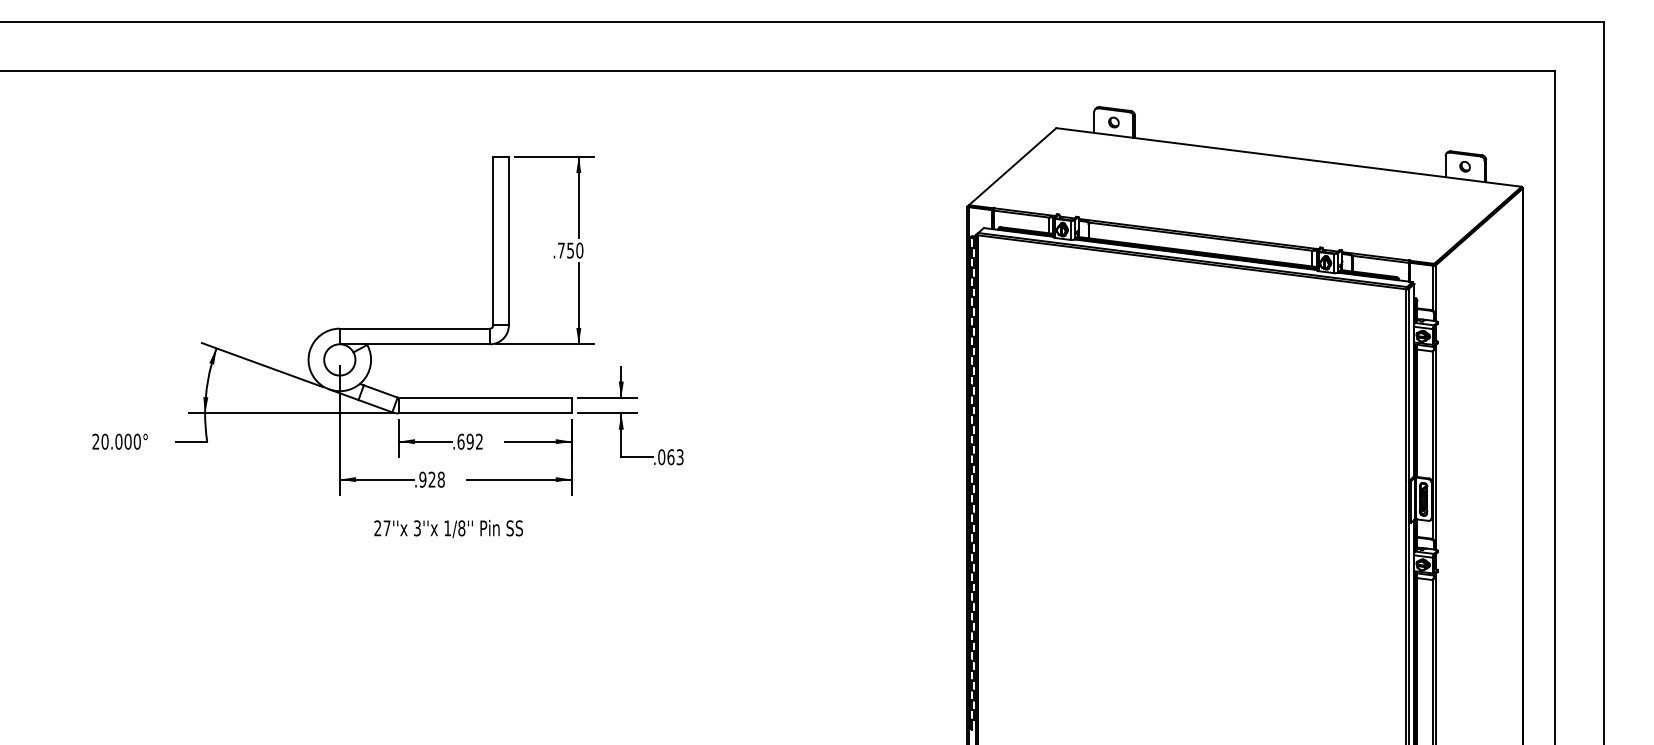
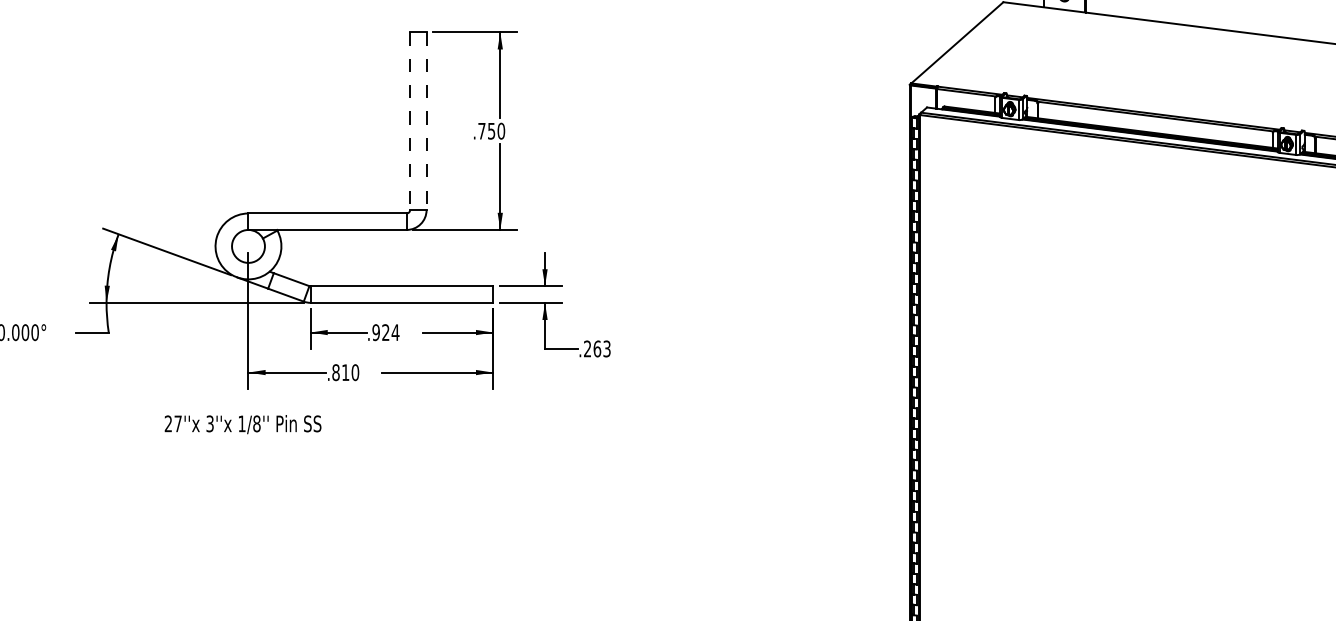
line: (493, 241) -> (410, 121), solid -> dashed
line: (508, 241) -> (426, 121), solid -> dashed
text: (470, 441) -> (386, 332), .692 -> .924
text: (661, 457) -> (587, 349), .063 -> .263
text: (431, 479) -> (345, 372), .928 -> .810
text: (448, 528) -> (242, 424), moved

